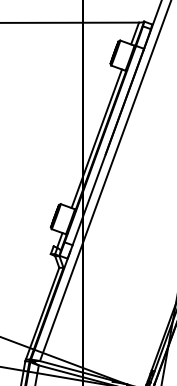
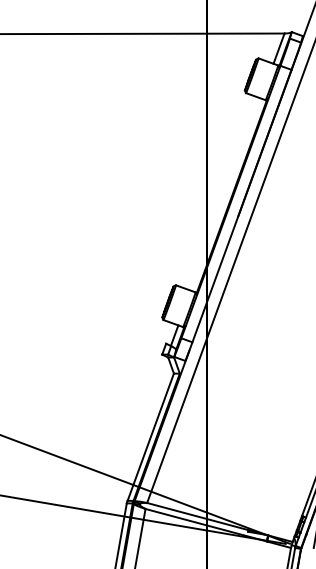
line: (96, 138) -> (225, 194), removed

